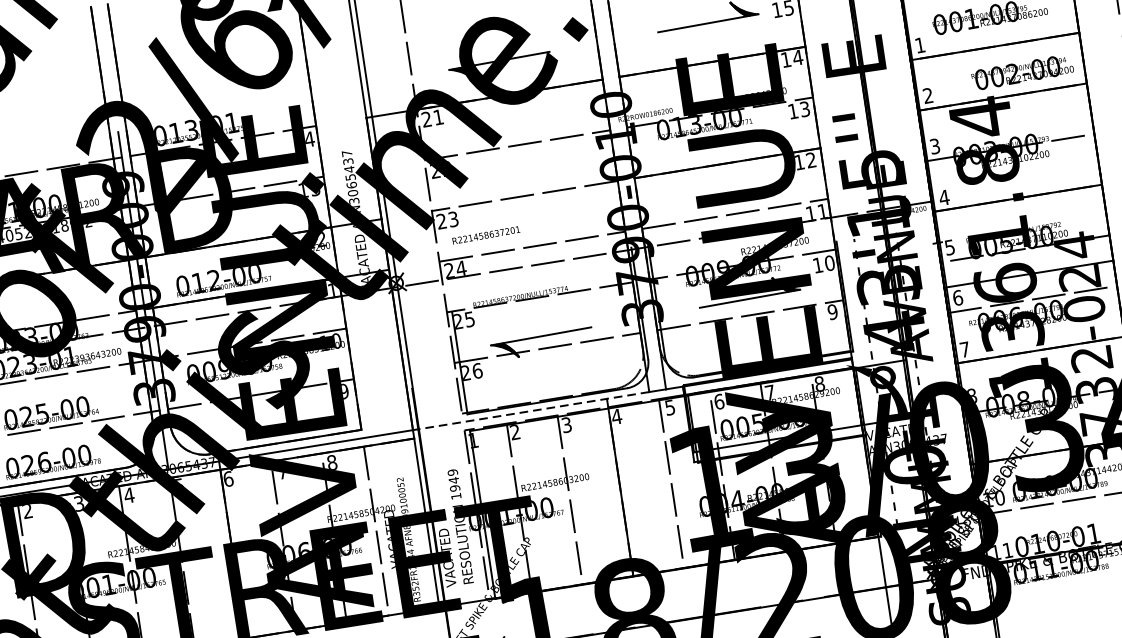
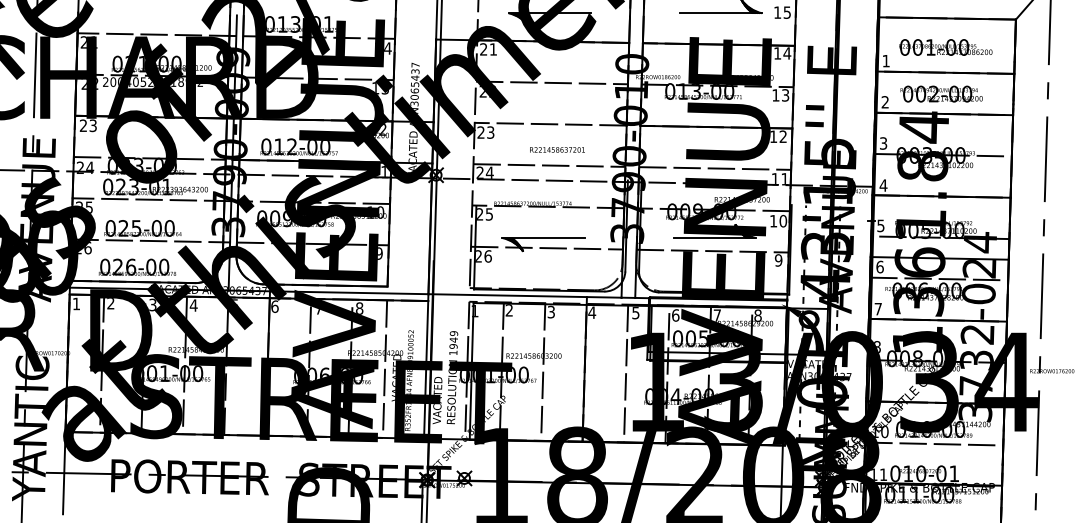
text: (1022, 71) -> (941, 93), moved
text: (486, 234) -> (557, 149), moved
line: (530, 410) -> (524, 295), dashed -> solid

